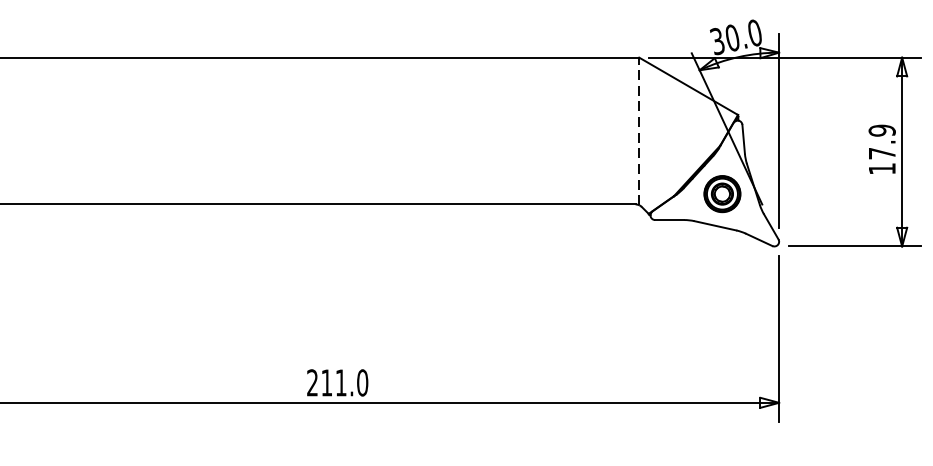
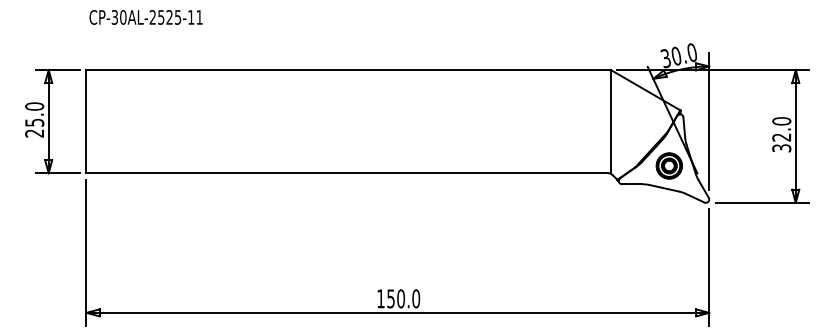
line: (638, 130) -> (610, 121), dashed -> solid
text: (881, 149) -> (781, 134), 17.9 -> 32.0
text: (327, 382) -> (391, 298), 211.0 -> 150.0

